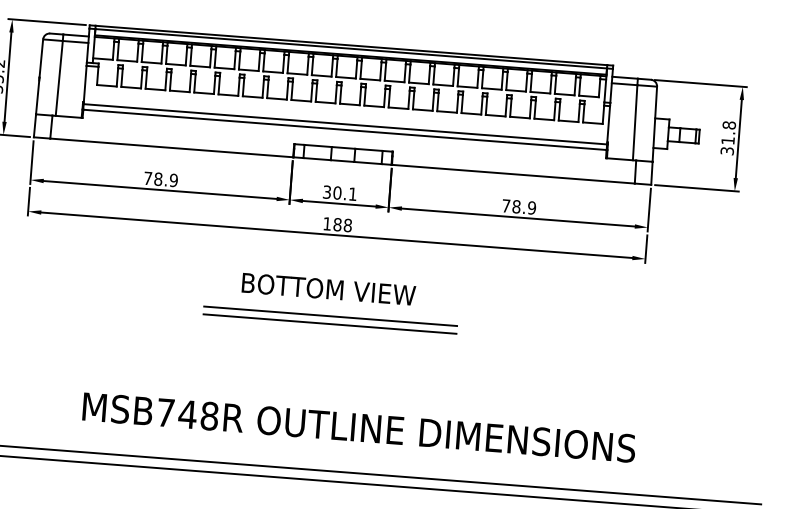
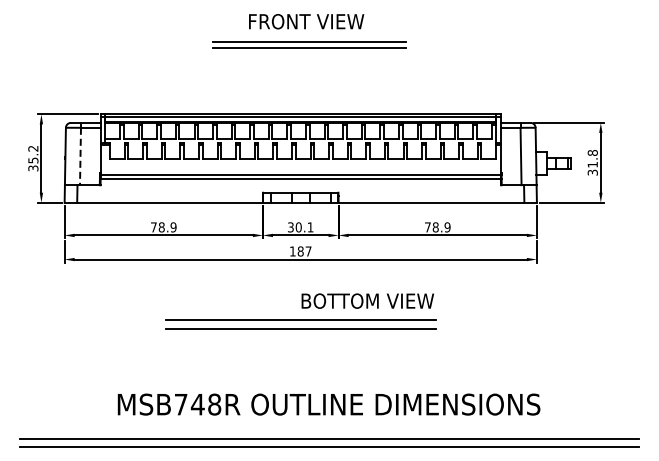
line: (59, 78) -> (80, 156), solid -> dashed
text: (347, 225) -> (308, 251), 188 -> 187
text: (328, 288) -> (367, 300), moved
part: (329, 320) -> (300, 324), size x1.4

